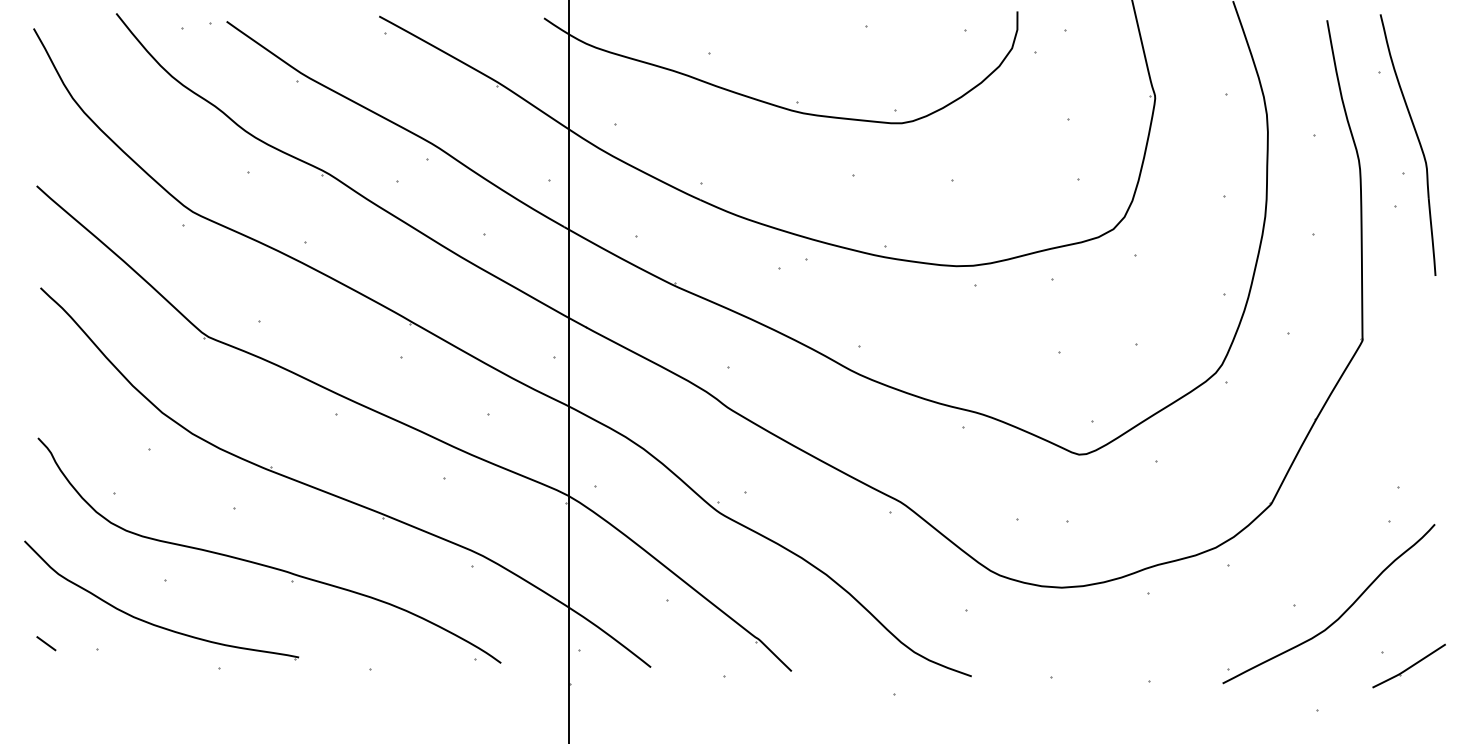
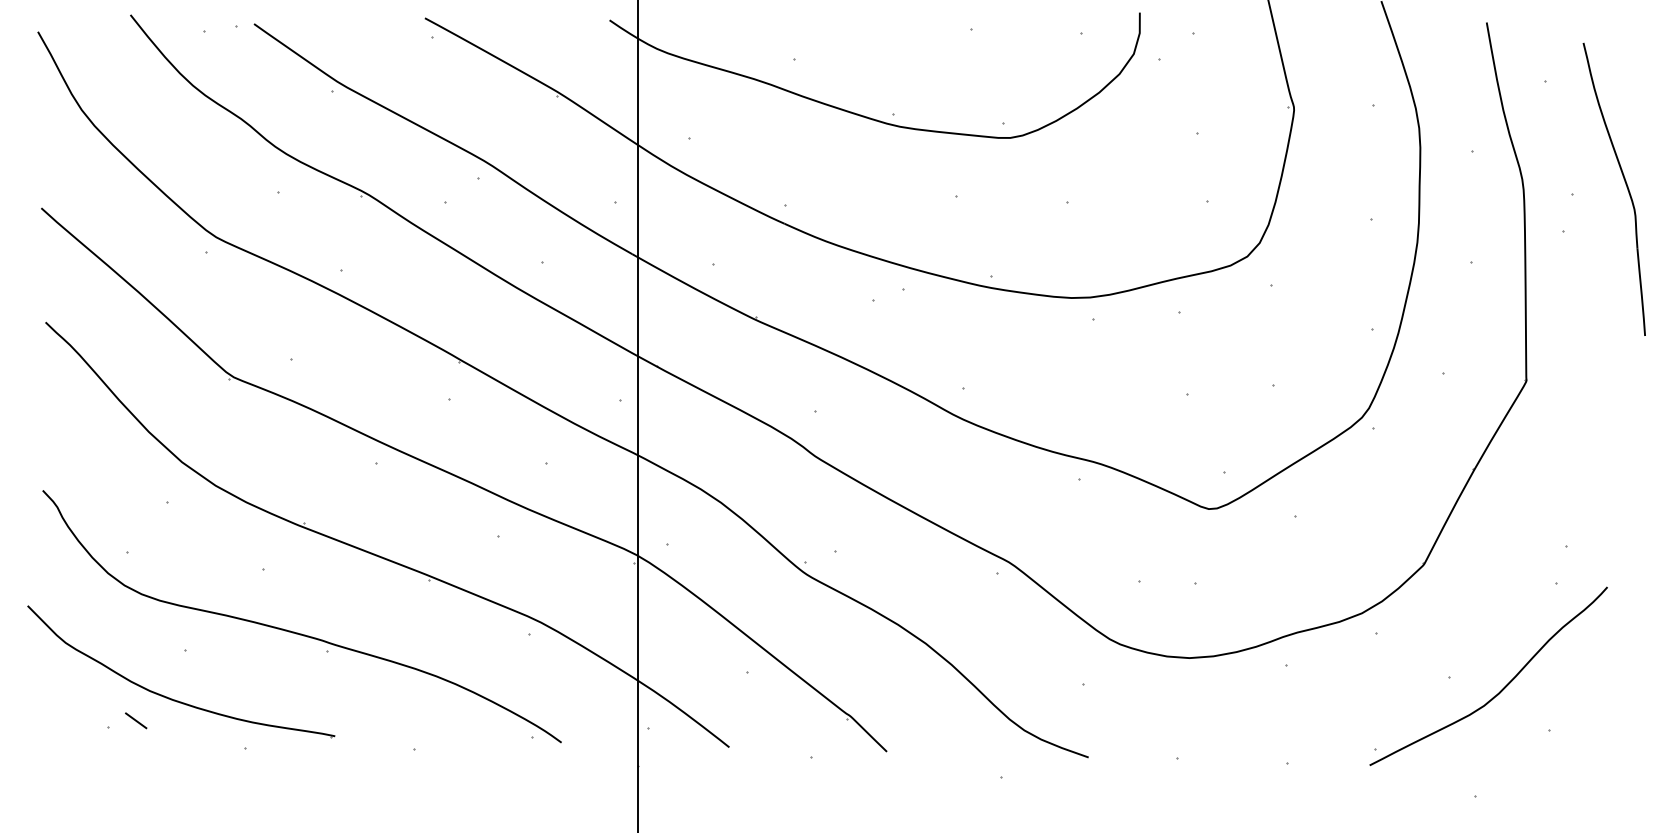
part: (1418, 140) -> (1625, 184), moved
line: (46, 643) -> (136, 720), moved
part: (1409, 665) -> (1578, 745), removed

